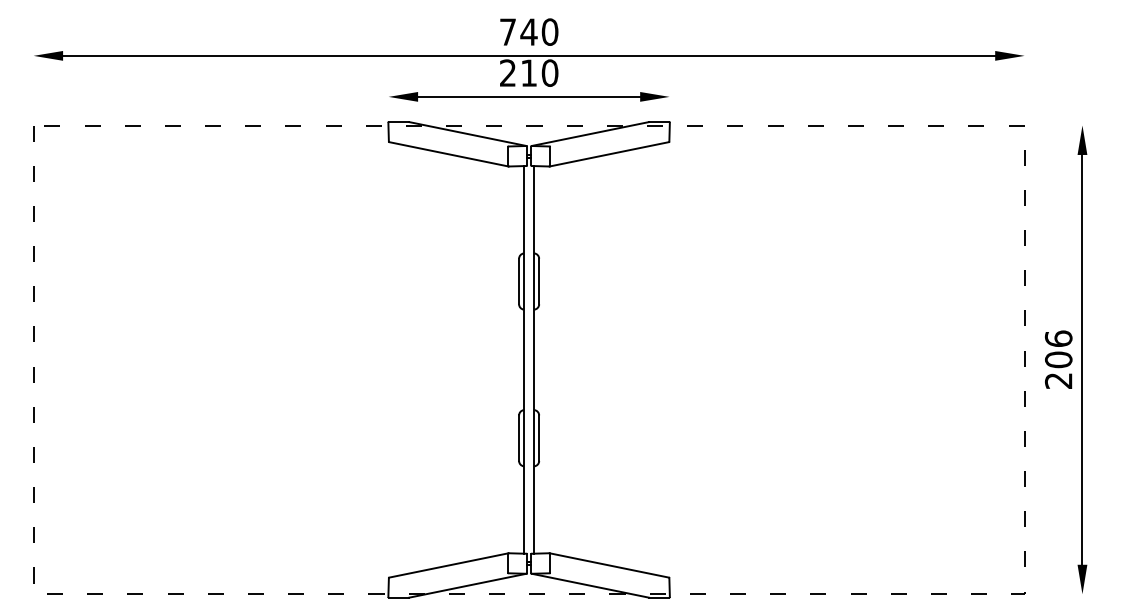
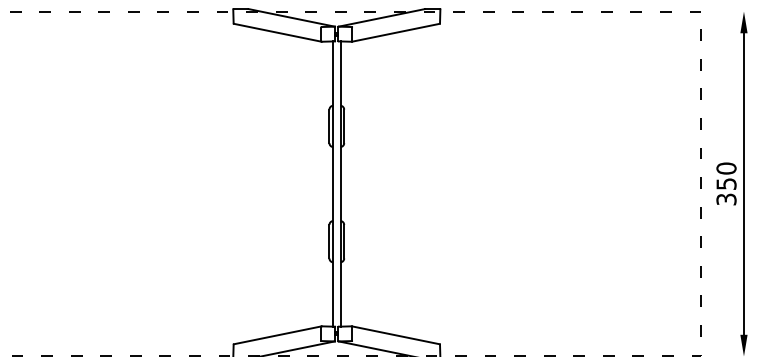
text: (1058, 359) -> (726, 183), 206 -> 350

